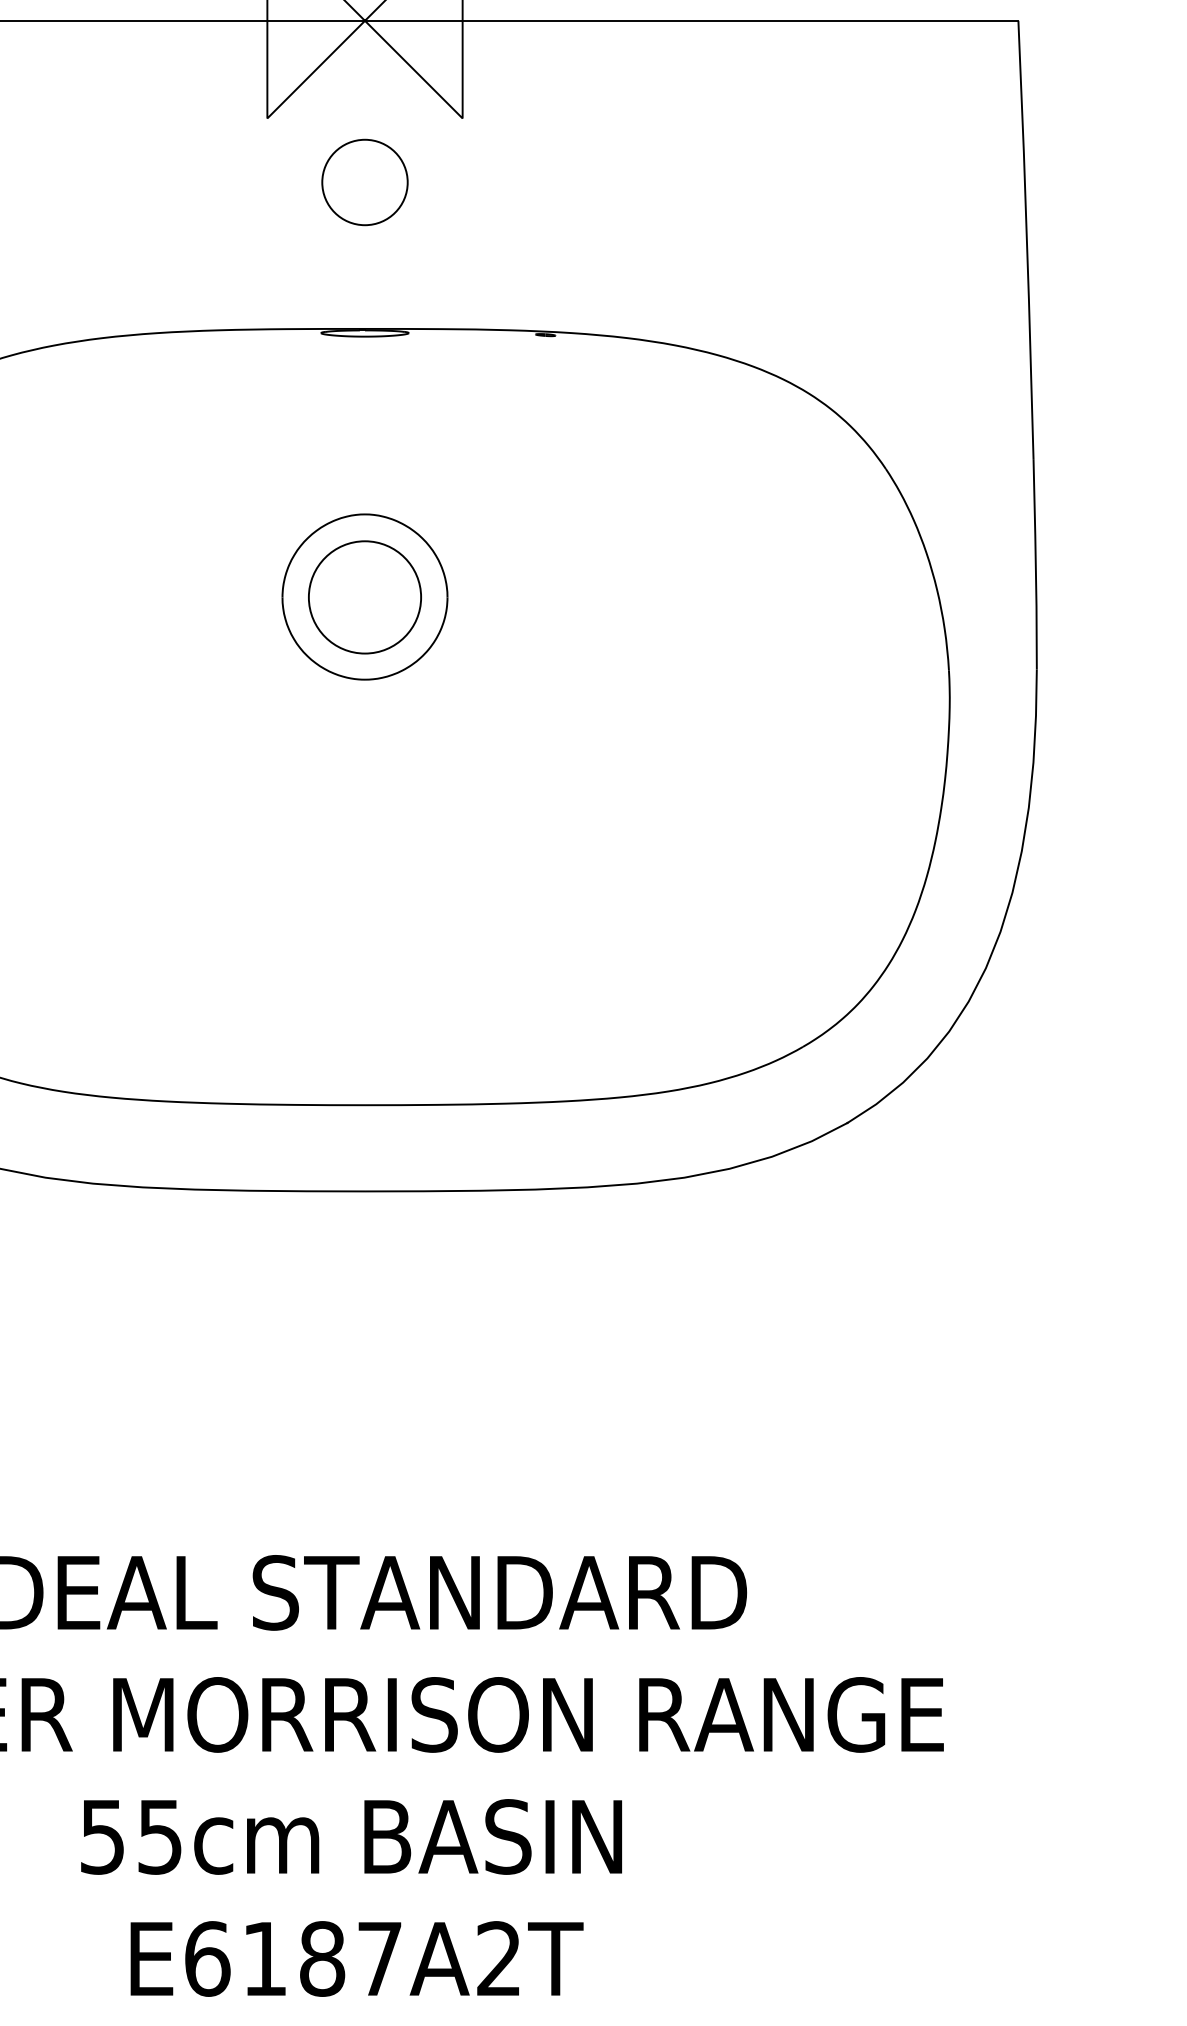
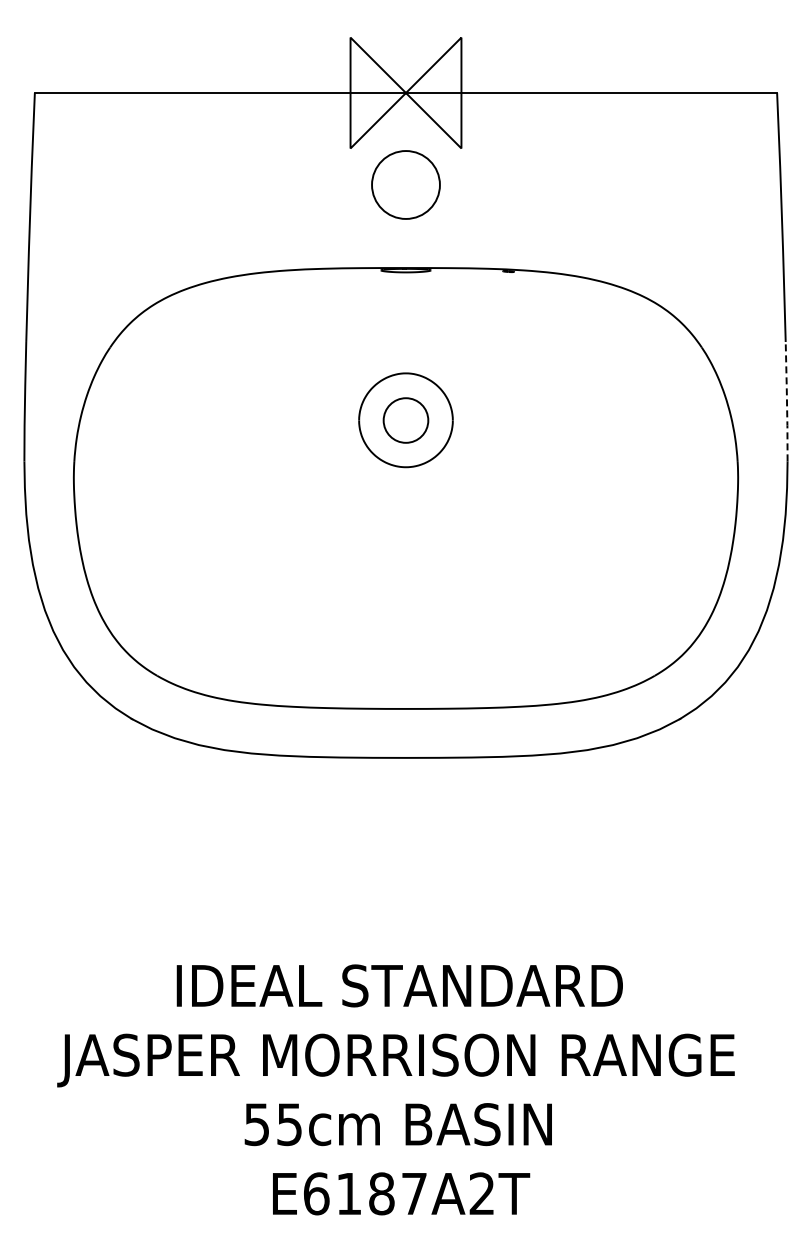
circle: (364, 181) -> (405, 184), size x1.4
line: (1034, 562) -> (786, 400), solid -> dashed
circle: (364, 597) -> (405, 420), size x0.7

